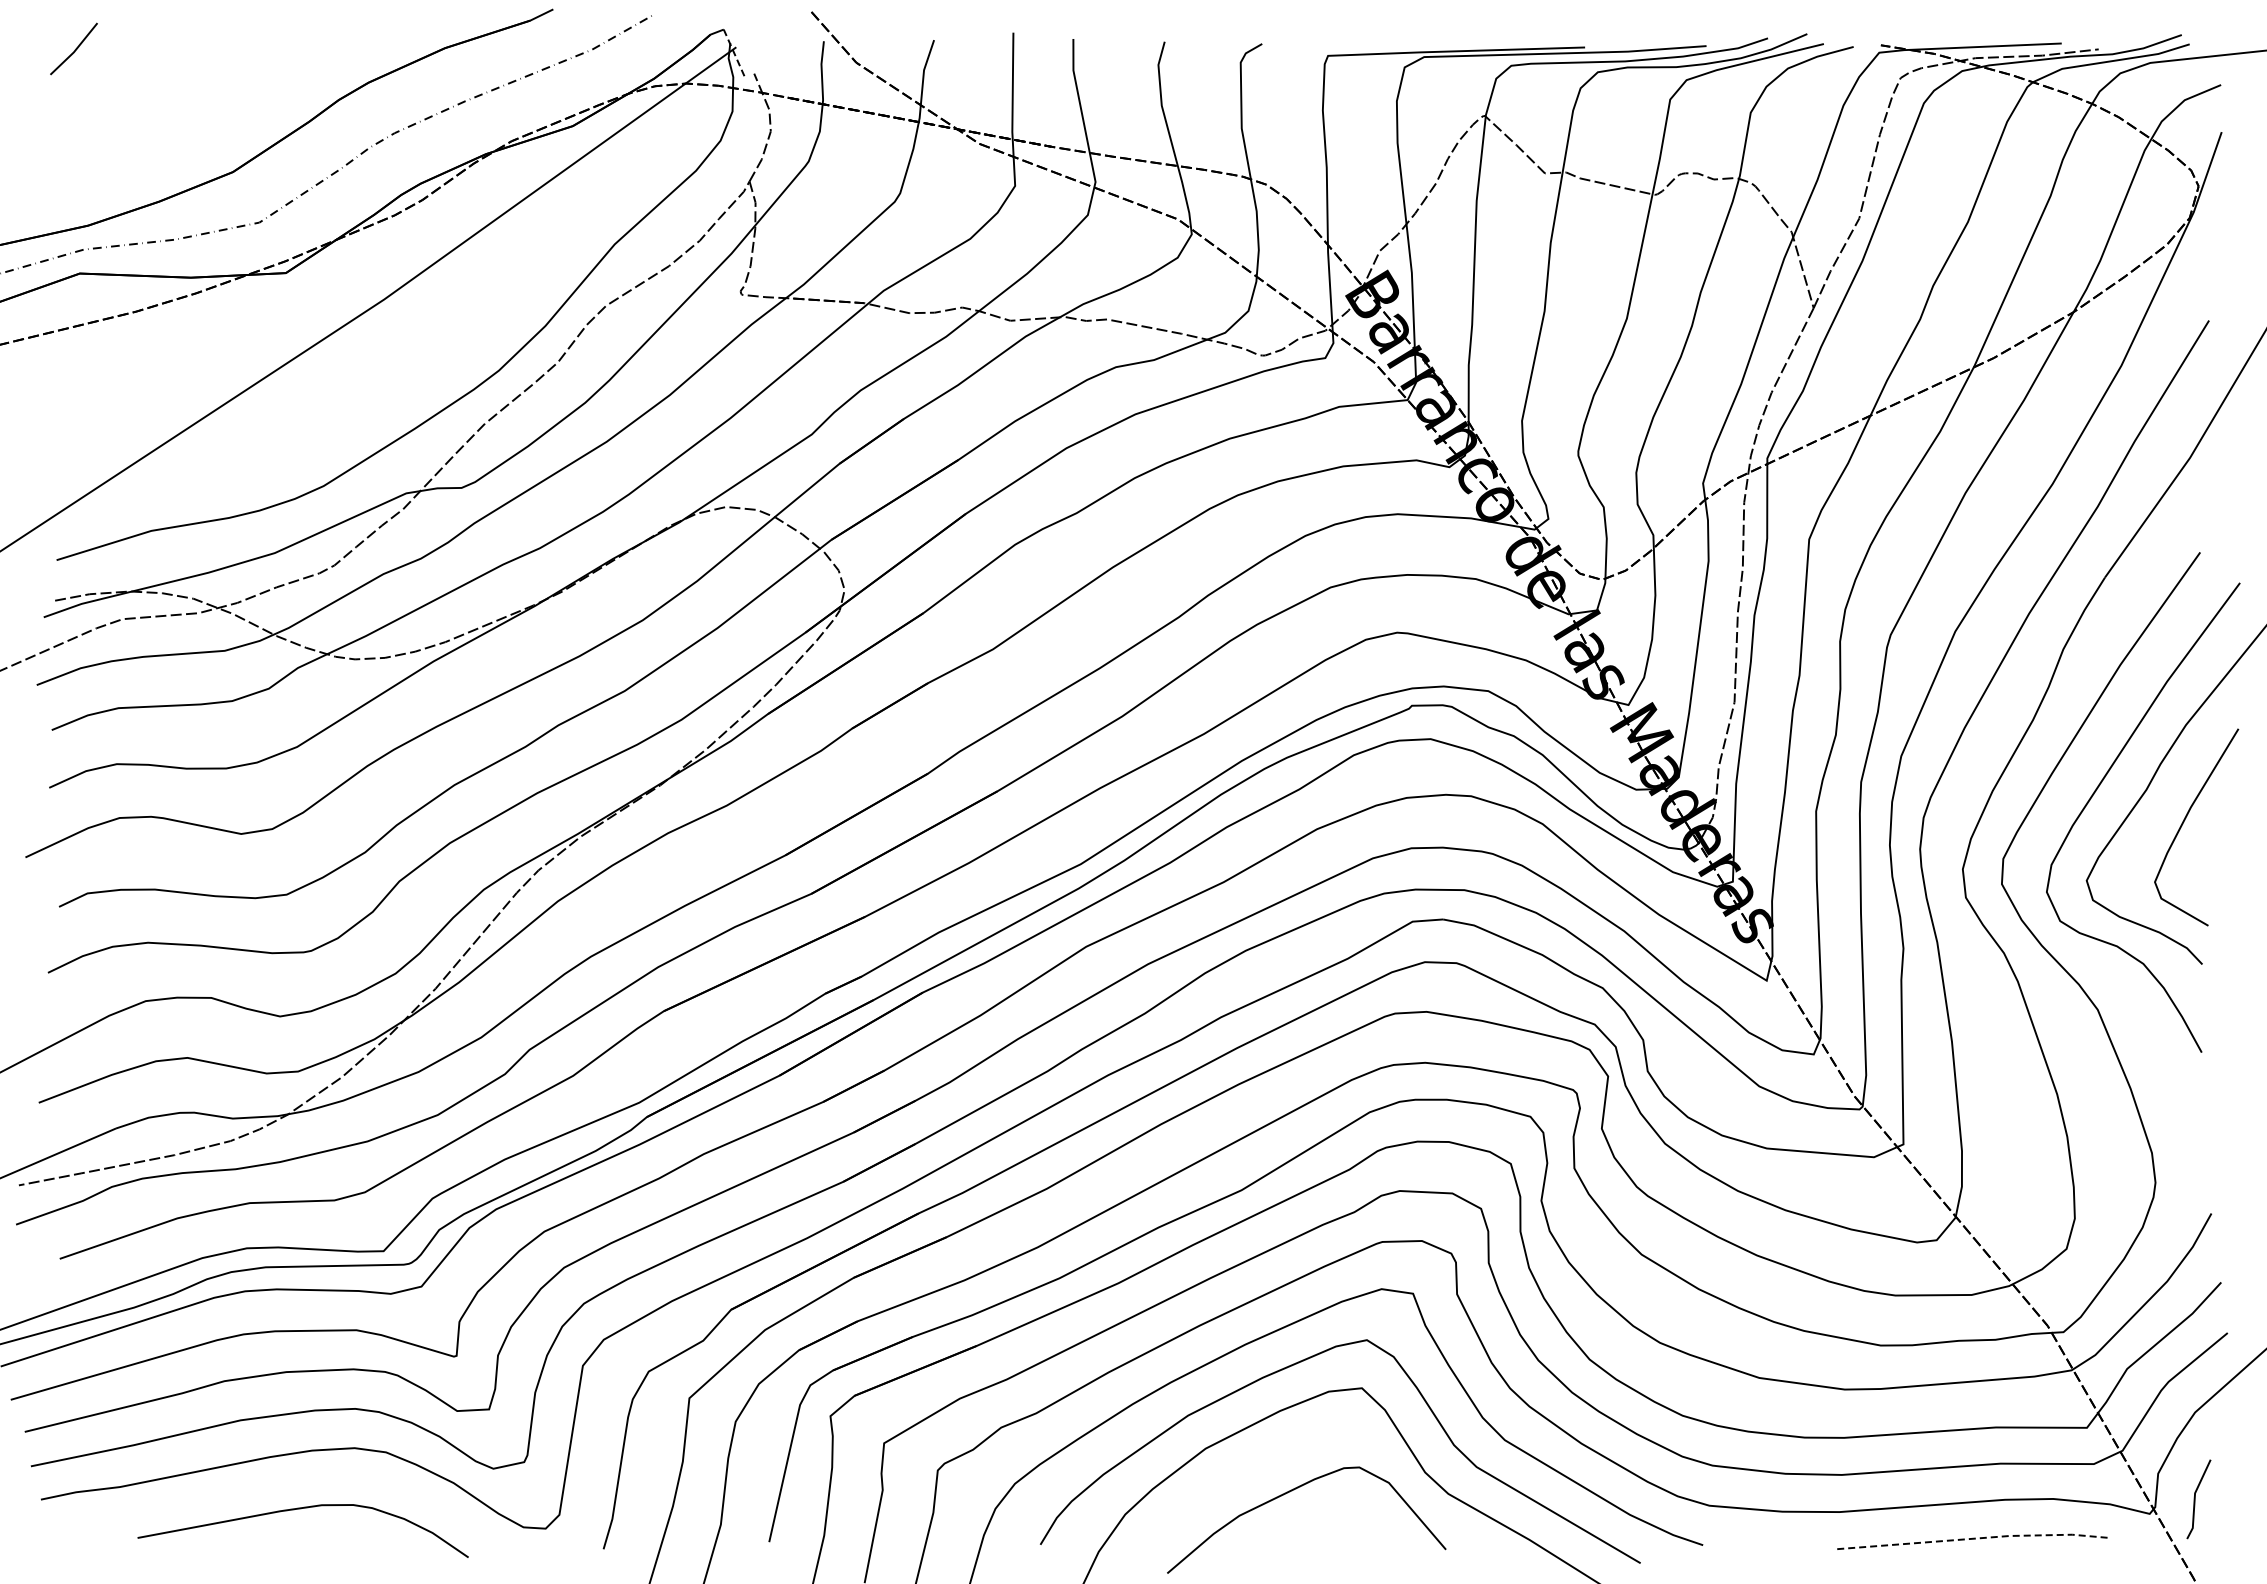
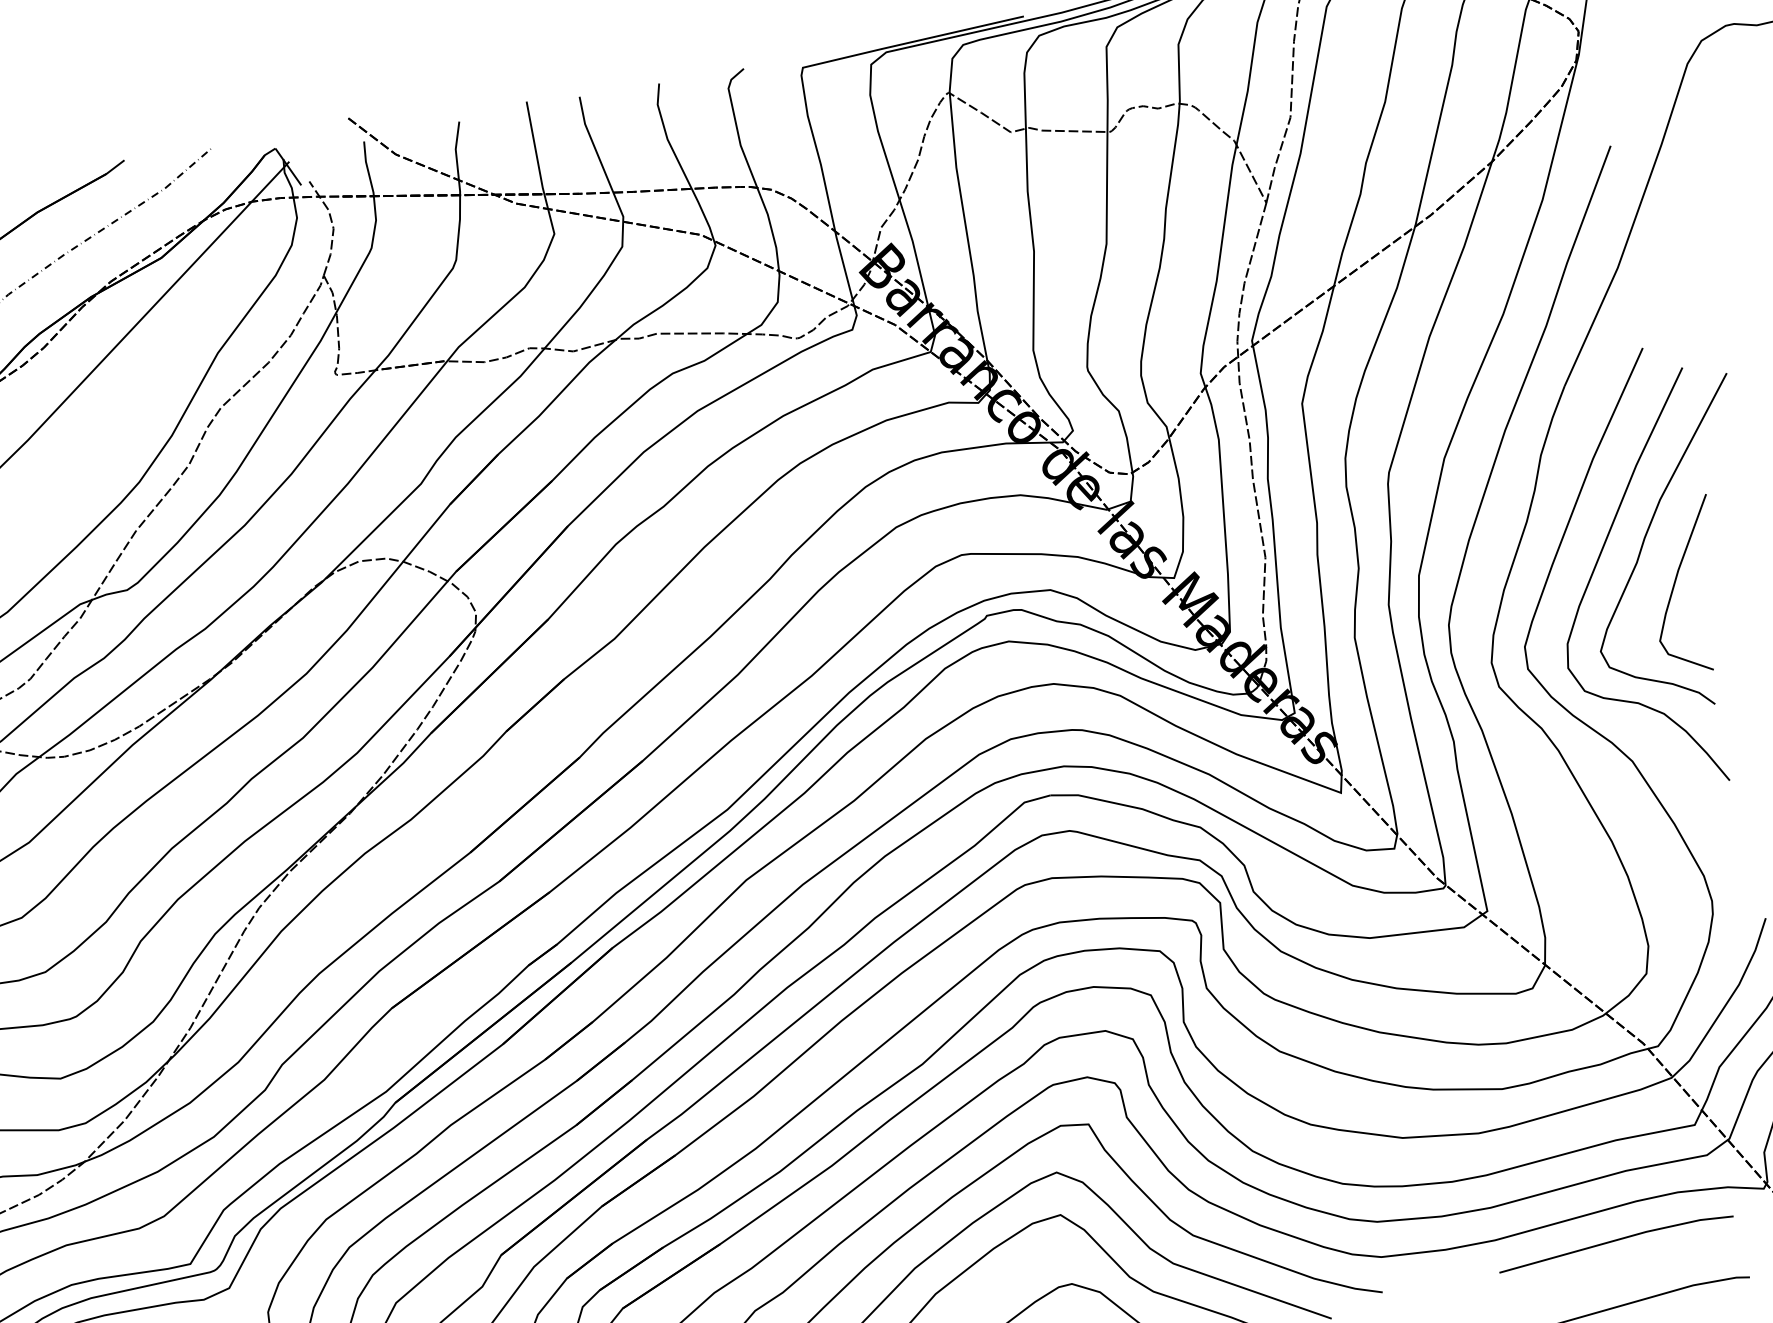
line: (734, 52) -> (288, 166), dashed -> solid
line: (1975, 1538) -> (1617, 1239), dashed -> solid

